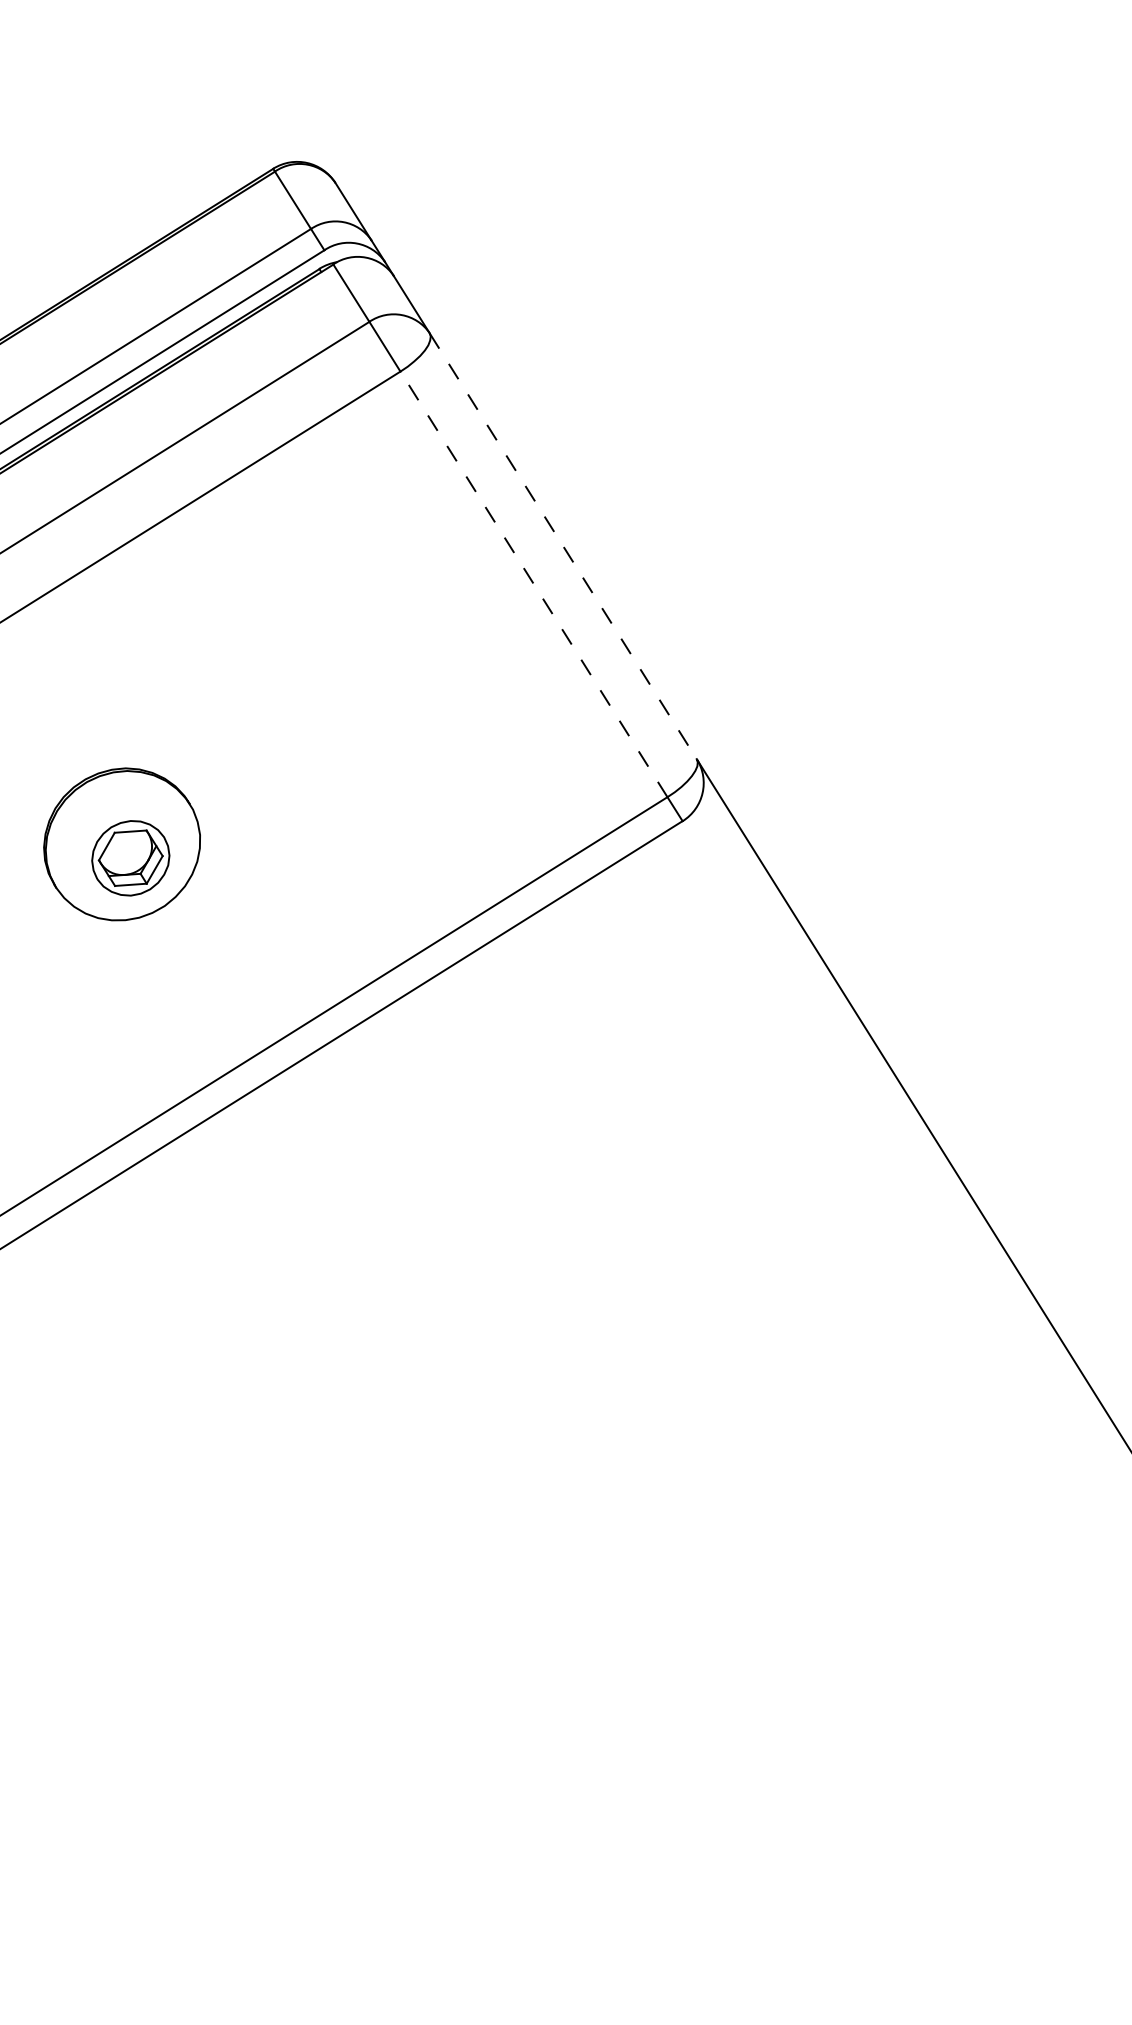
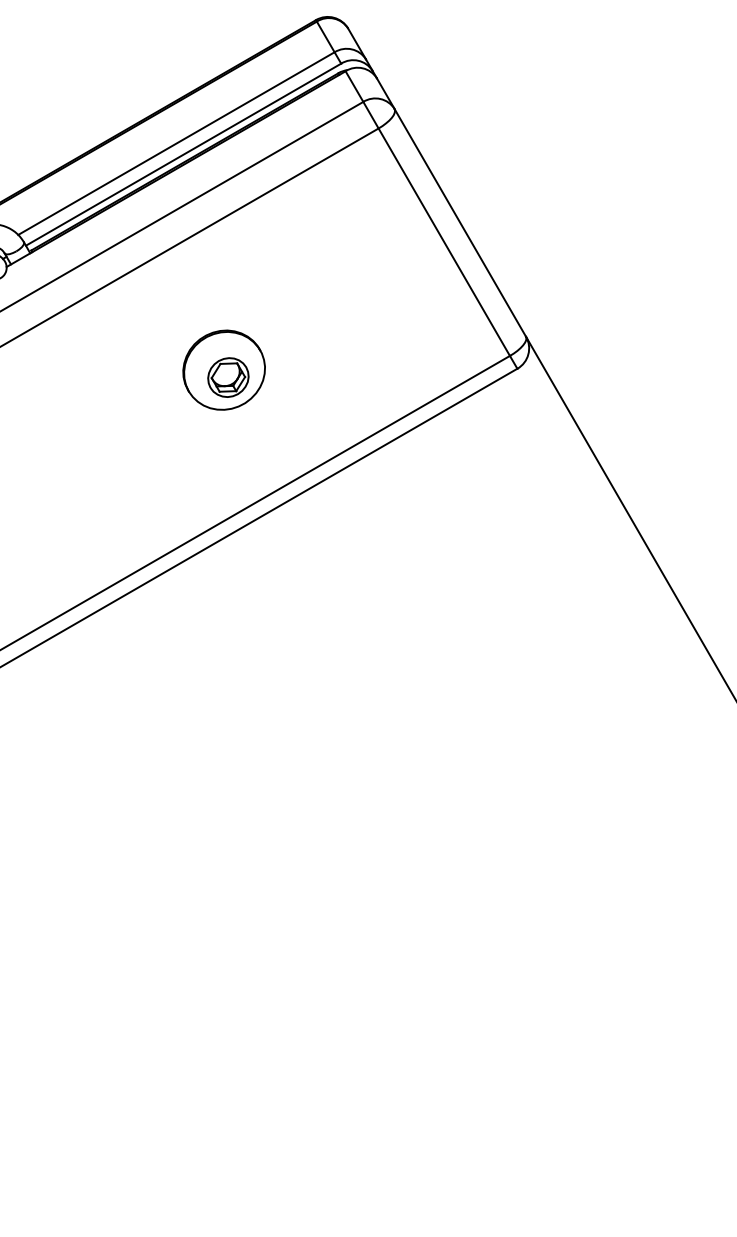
line: (563, 547) -> (460, 223), dashed -> solid
line: (534, 582) -> (444, 241), dashed -> solid

